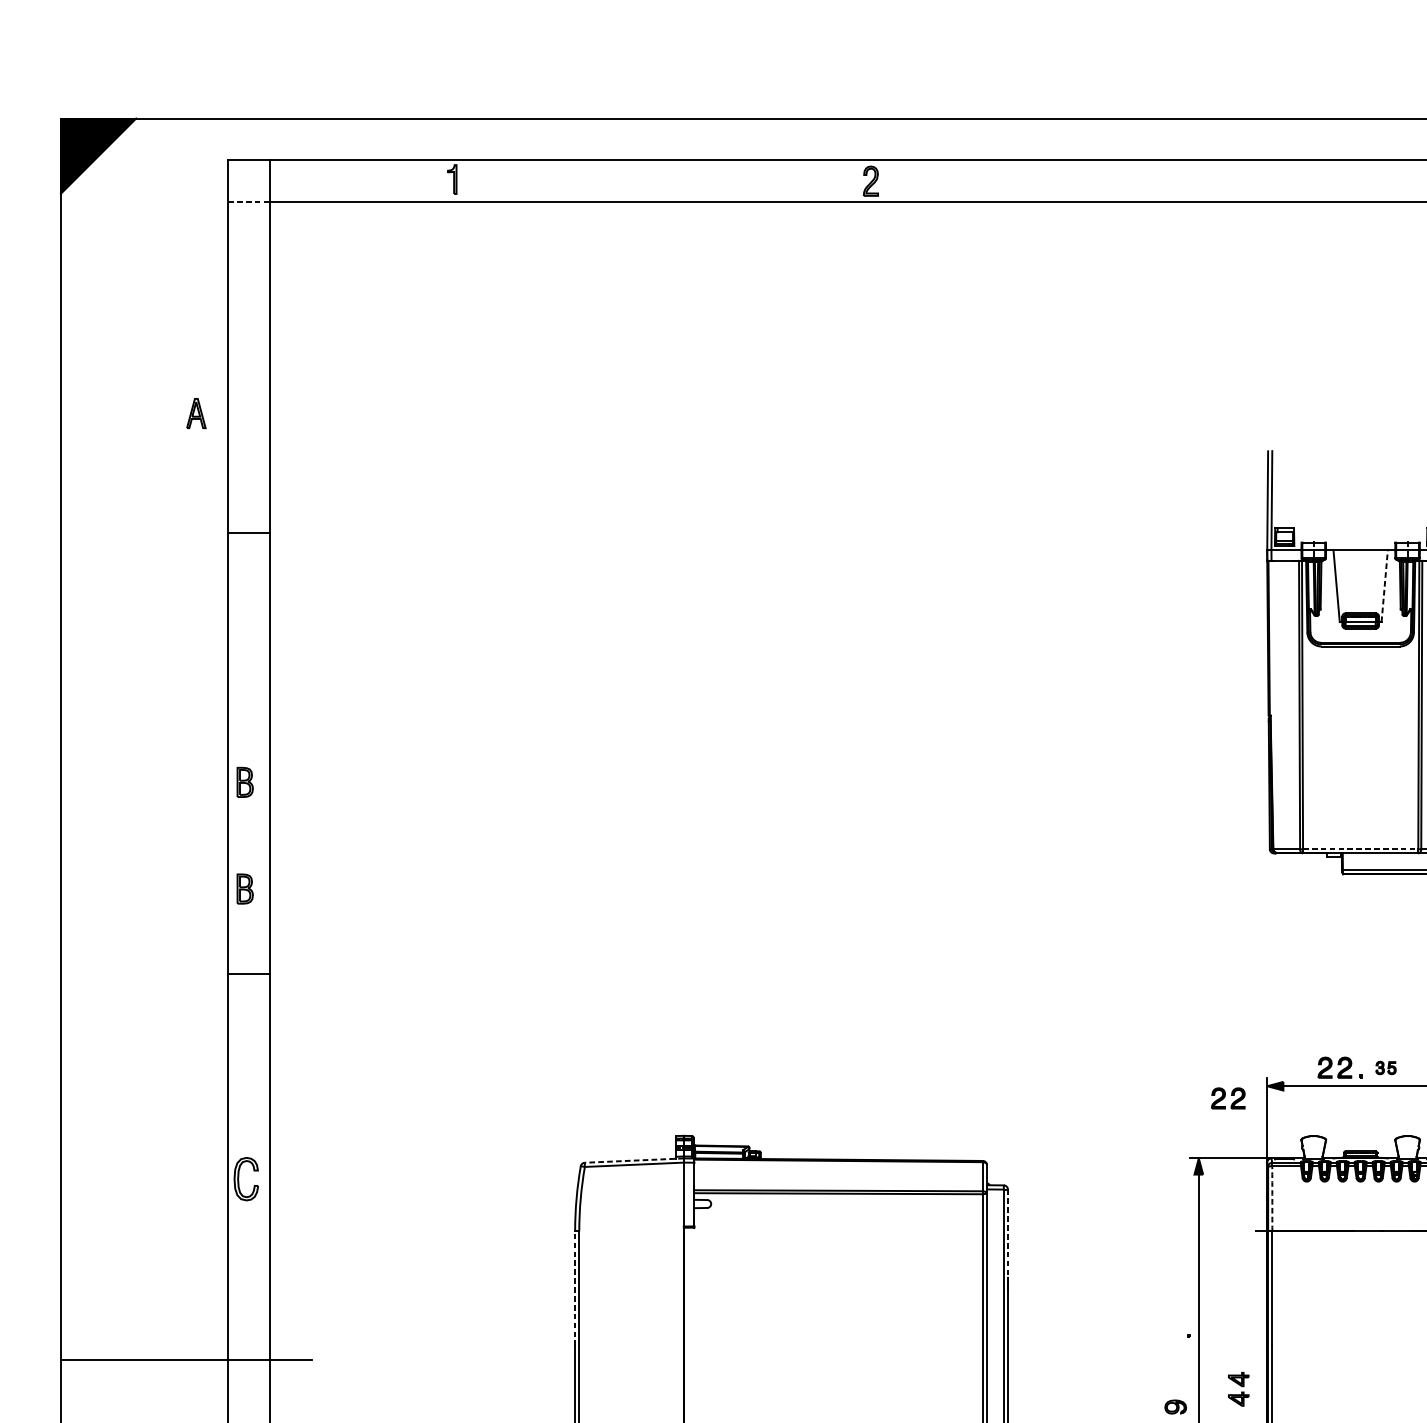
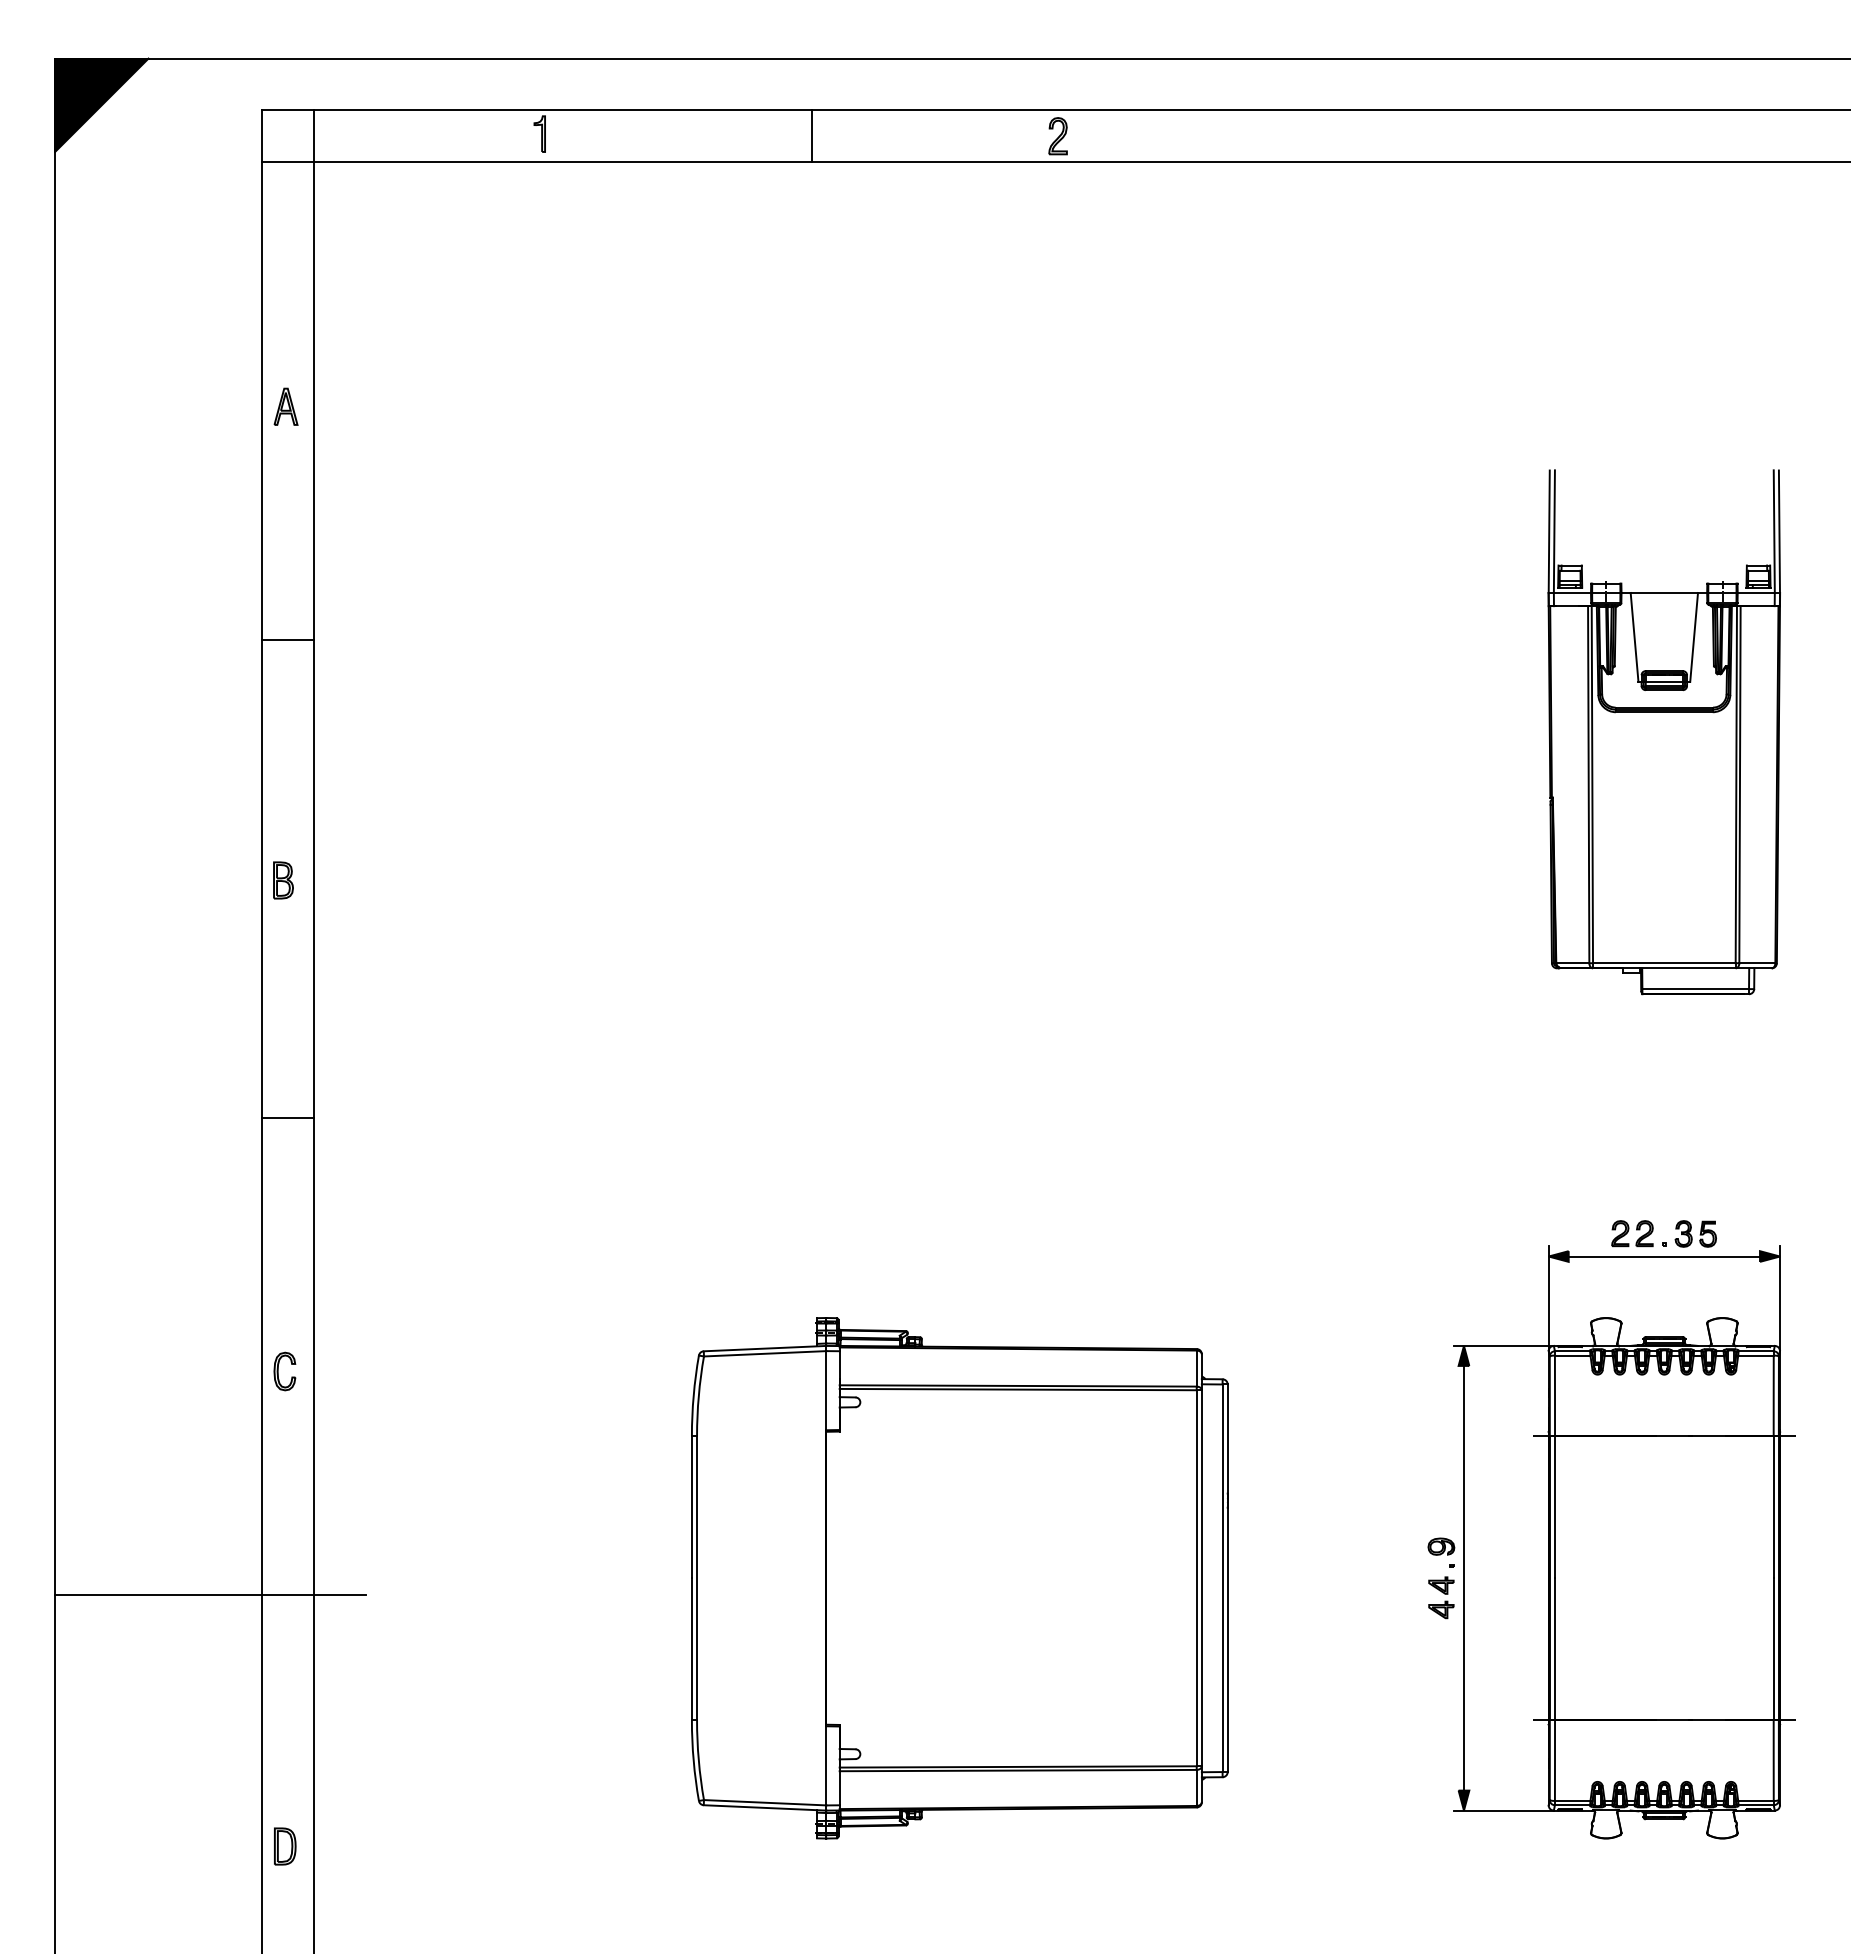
line: (672, 181) -> (812, 136), added
line: (249, 202) -> (288, 162), dashed -> solid
part: (195, 413) -> (285, 406), moved
line: (249, 532) -> (288, 639), moved
line: (1385, 586) -> (1694, 637), dashed -> solid
line: (1360, 849) -> (1664, 963), dashed -> solid
part: (245, 889) -> (283, 1012), removed
part: (1385, 1067) -> (1695, 1233), size x1.67
part: (1228, 1098) -> (1500, 1271), removed
line: (633, 1160) -> (764, 1348), dashed -> solid
part: (246, 1179) -> (284, 1371), size x0.71
arc: (1271, 1198) -> (1554, 1395), dashed -> solid
line: (1007, 1234) -> (1227, 1439), dashed -> solid
line: (574, 1288) -> (691, 1506), dashed -> solid
part: (1238, 1389) -> (1441, 1597), moved
part: (1175, 1406) -> (1441, 1546), moved

